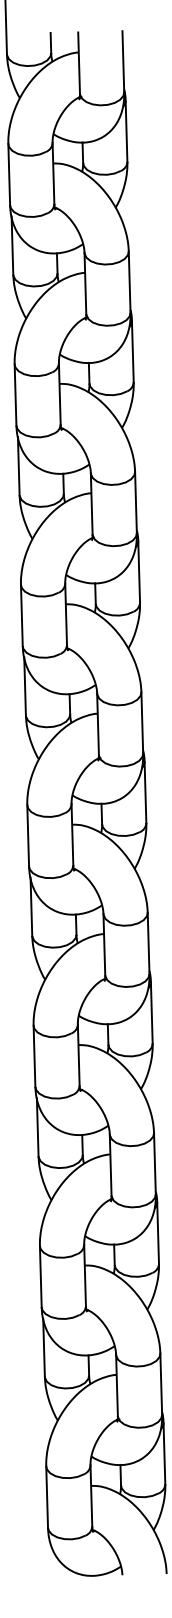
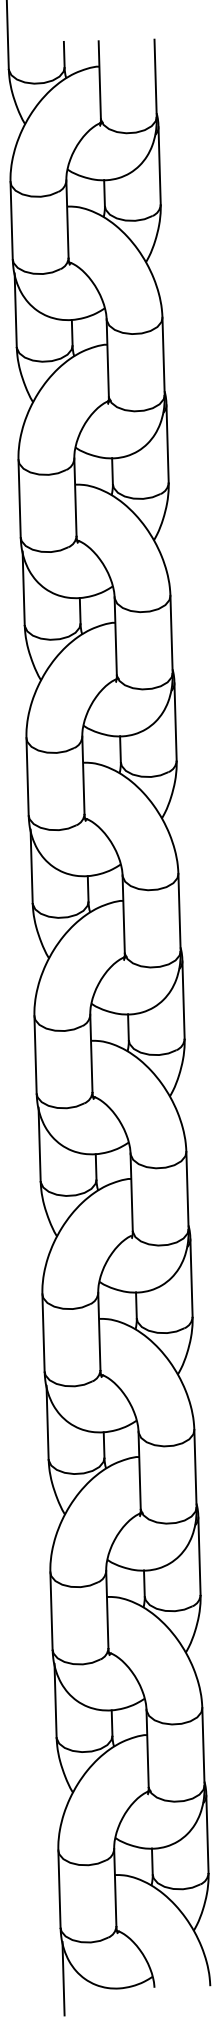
line: (50, 1567) -> (63, 1978), added

